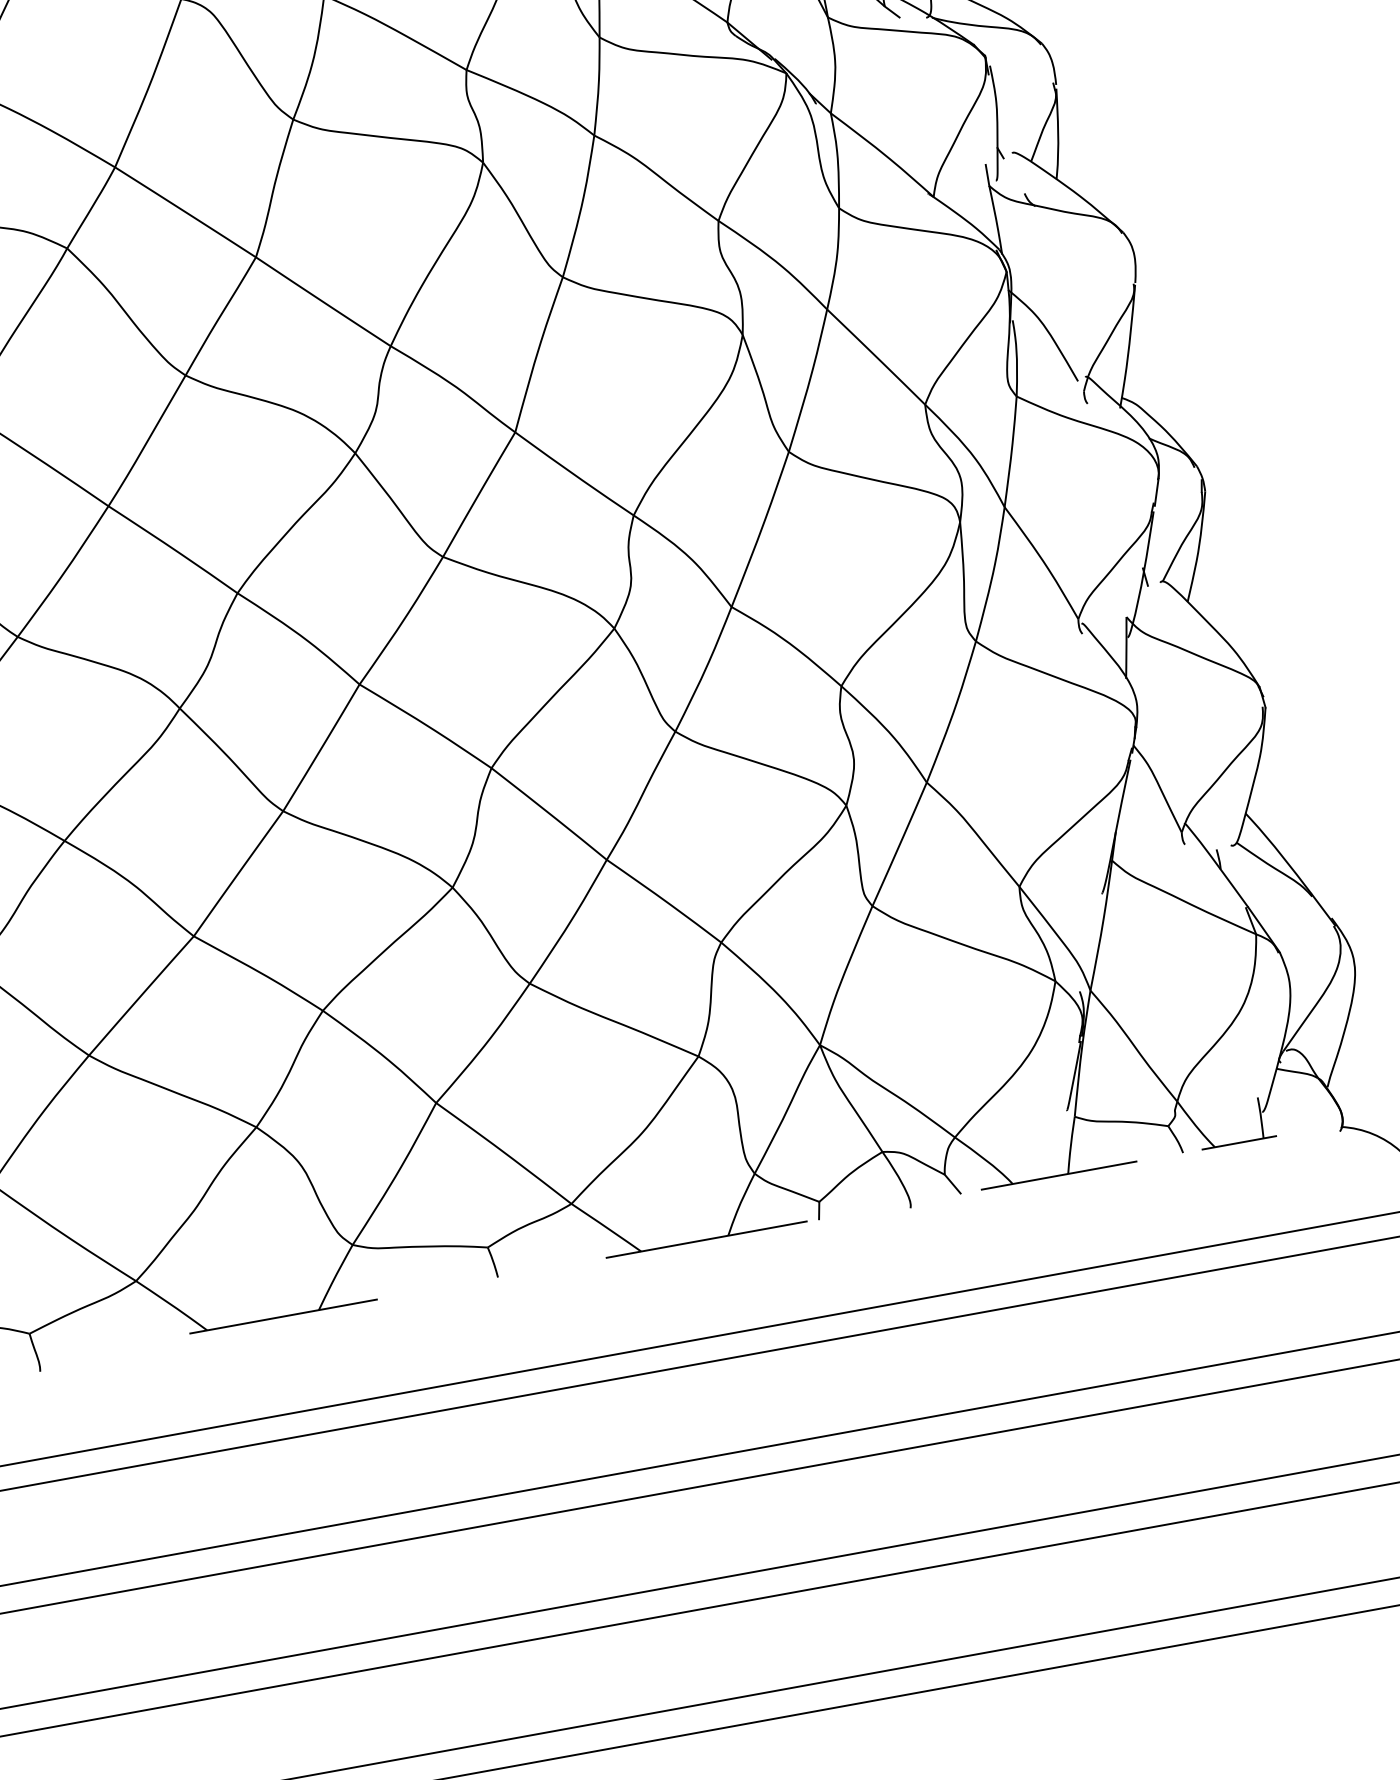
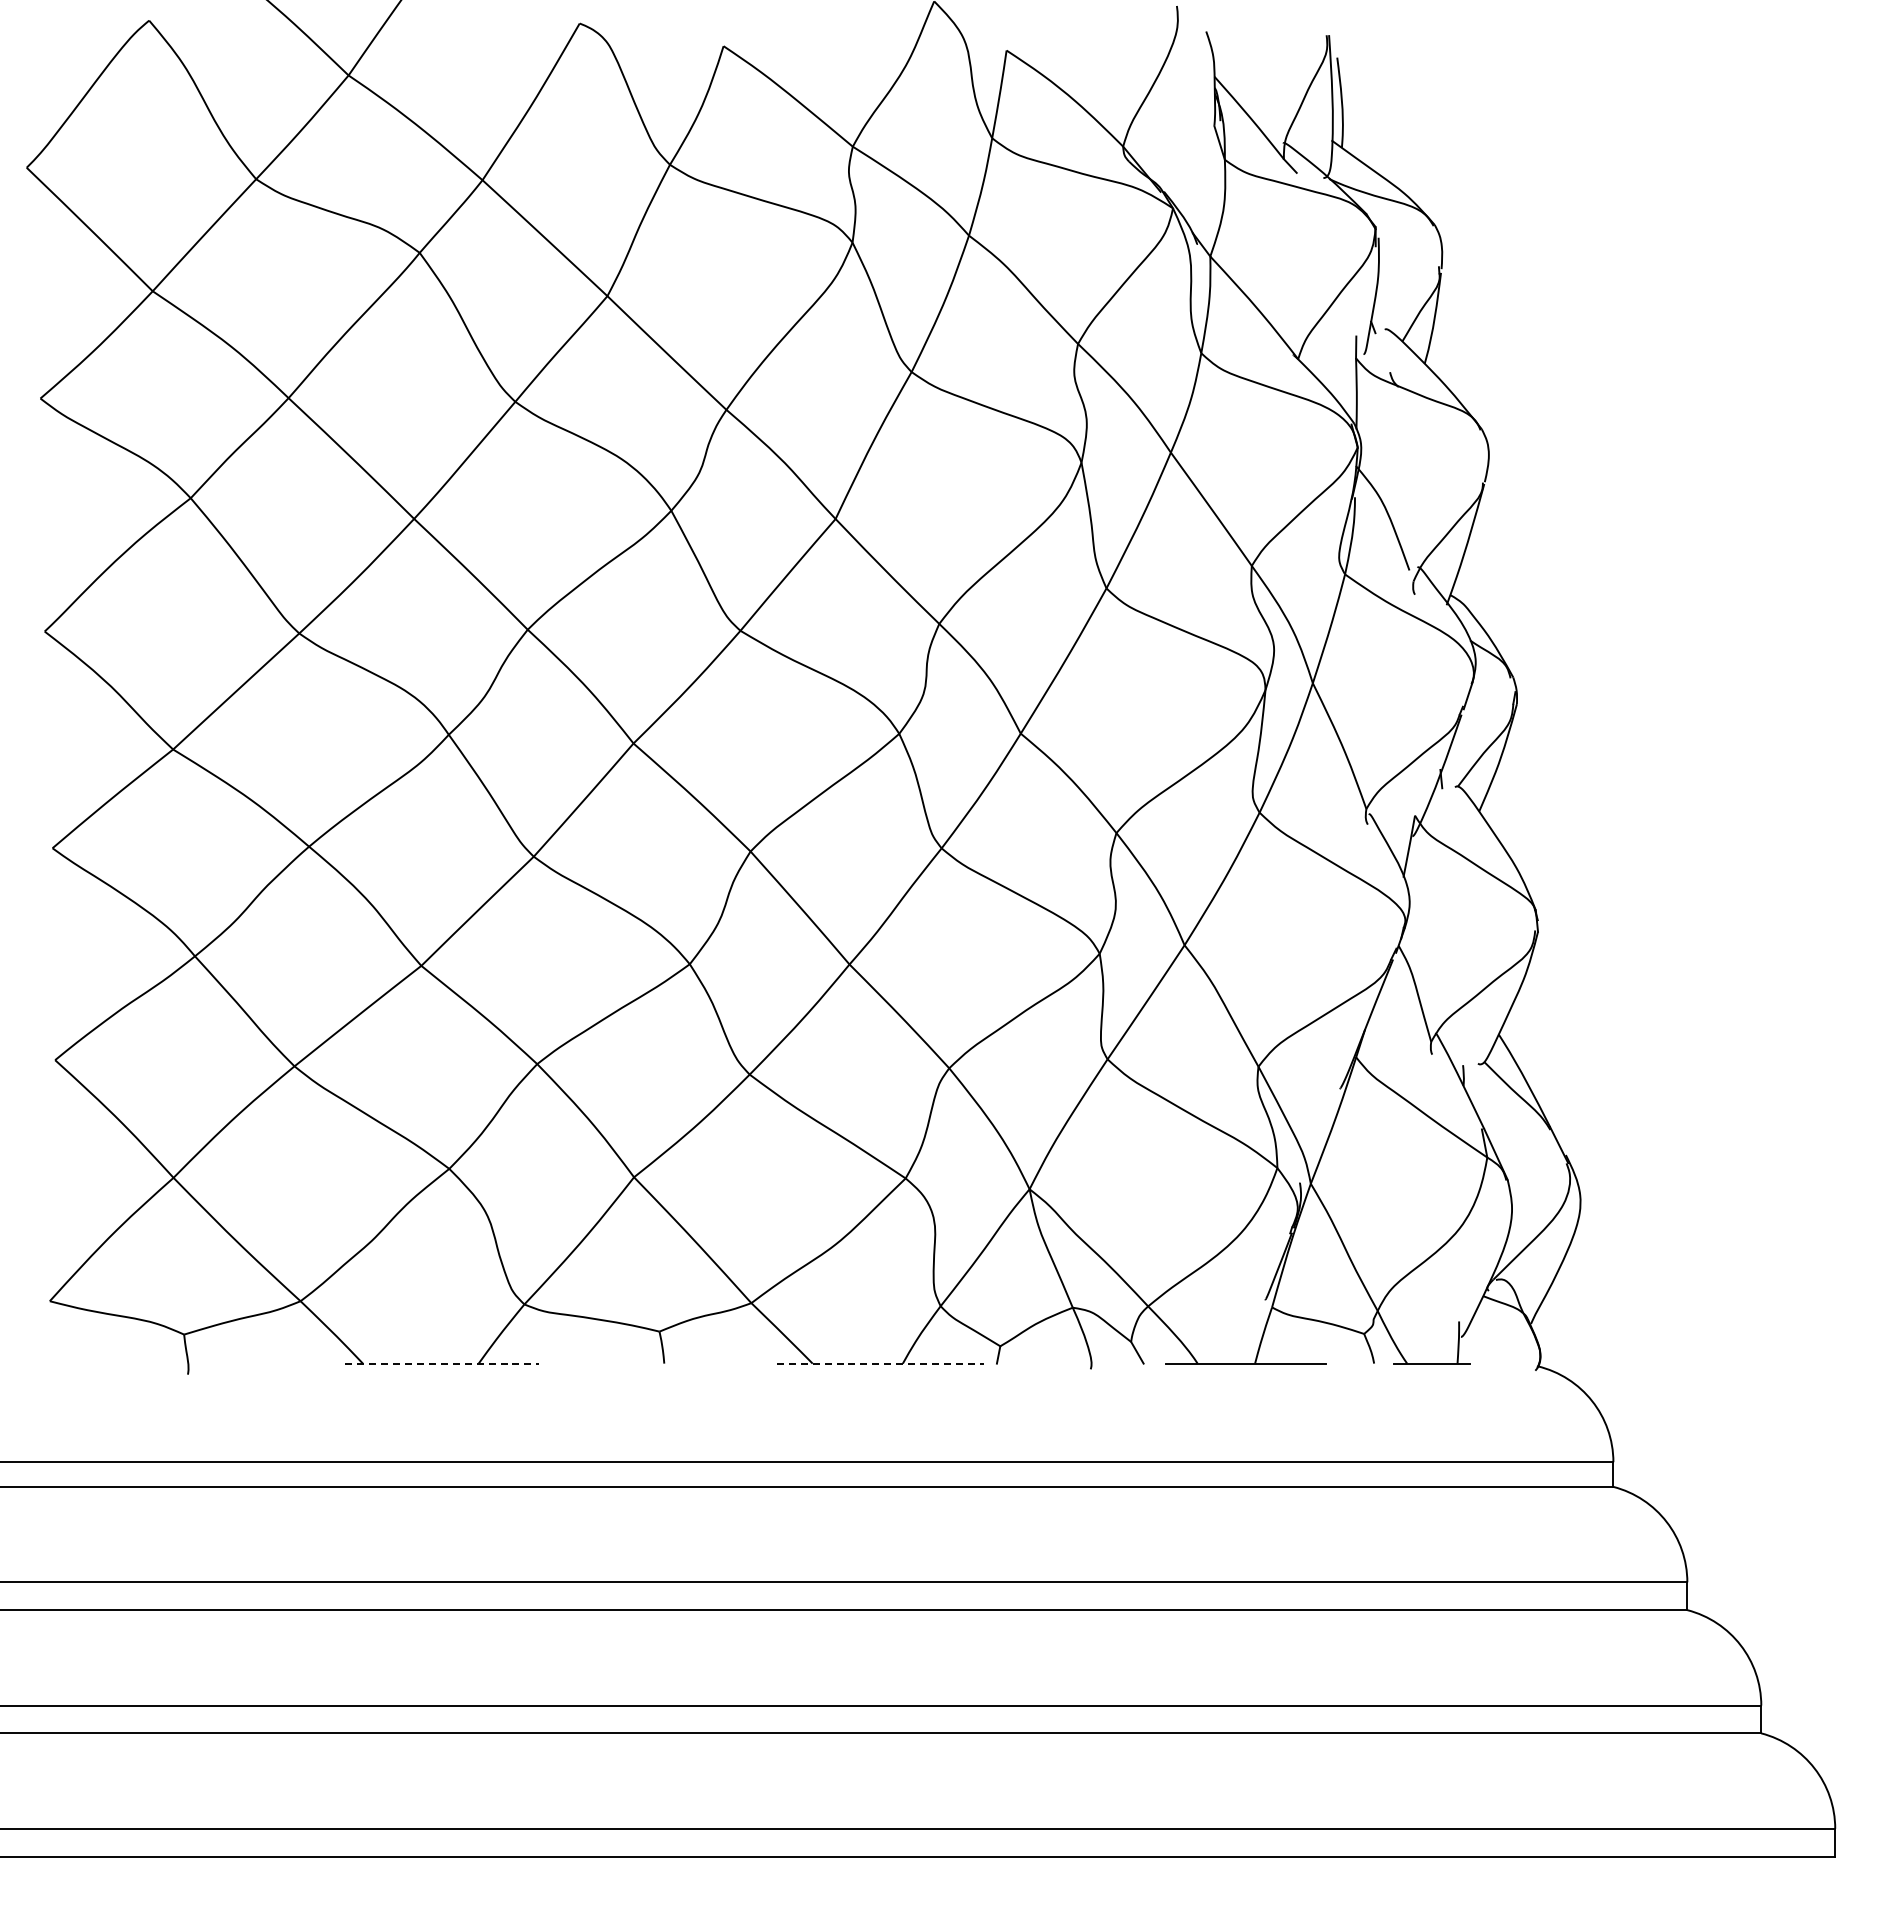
line: (706, 1239) -> (880, 1363), solid -> dashed
line: (283, 1316) -> (442, 1363), solid -> dashed

